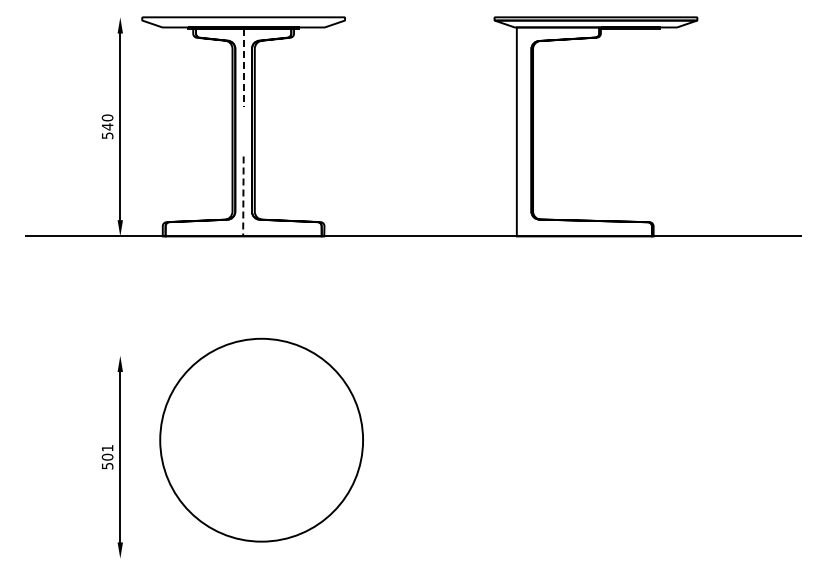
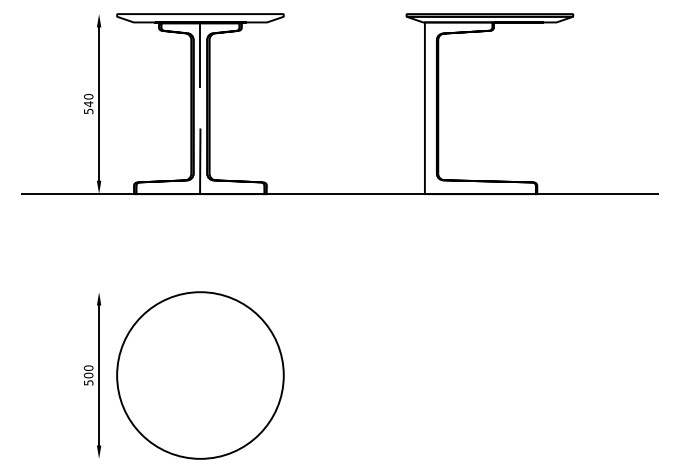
line: (243, 68) -> (200, 56), dashed -> solid
line: (243, 196) -> (200, 161), dashed -> solid
circle: (261, 439) -> (200, 374), moved
text: (107, 447) -> (88, 367), 501 -> 500

